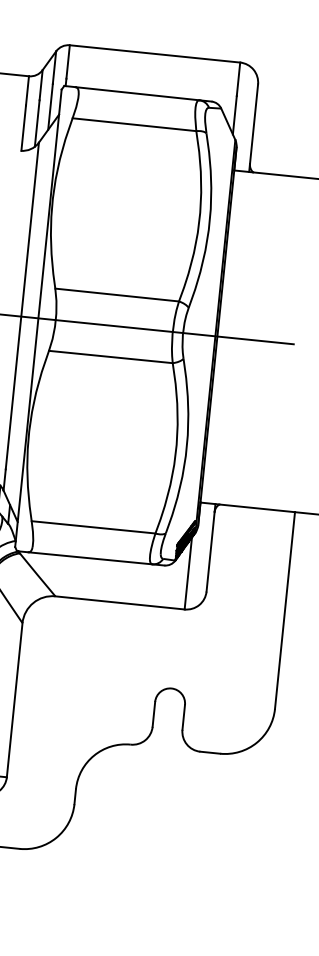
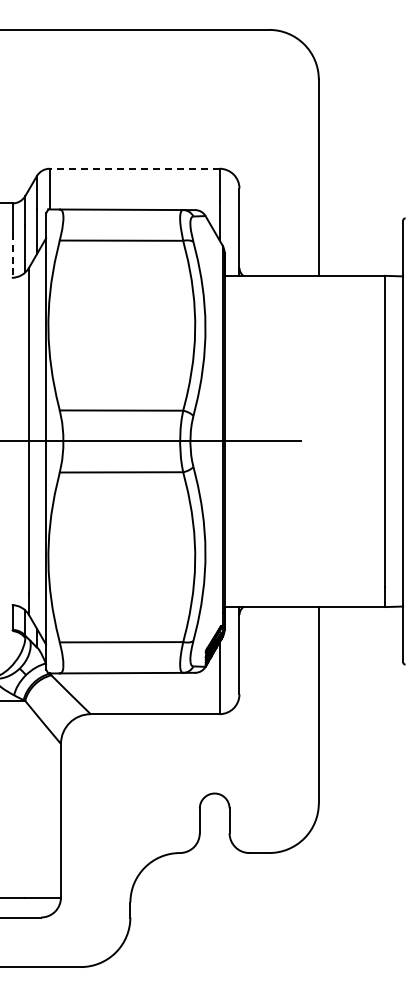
line: (154, 53) -> (134, 168), solid -> dashed
line: (23, 128) -> (12, 255), solid -> dashed

